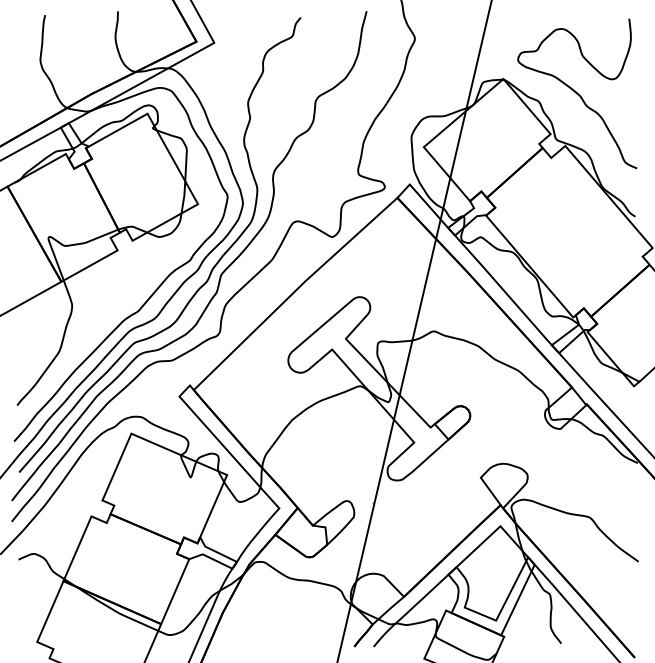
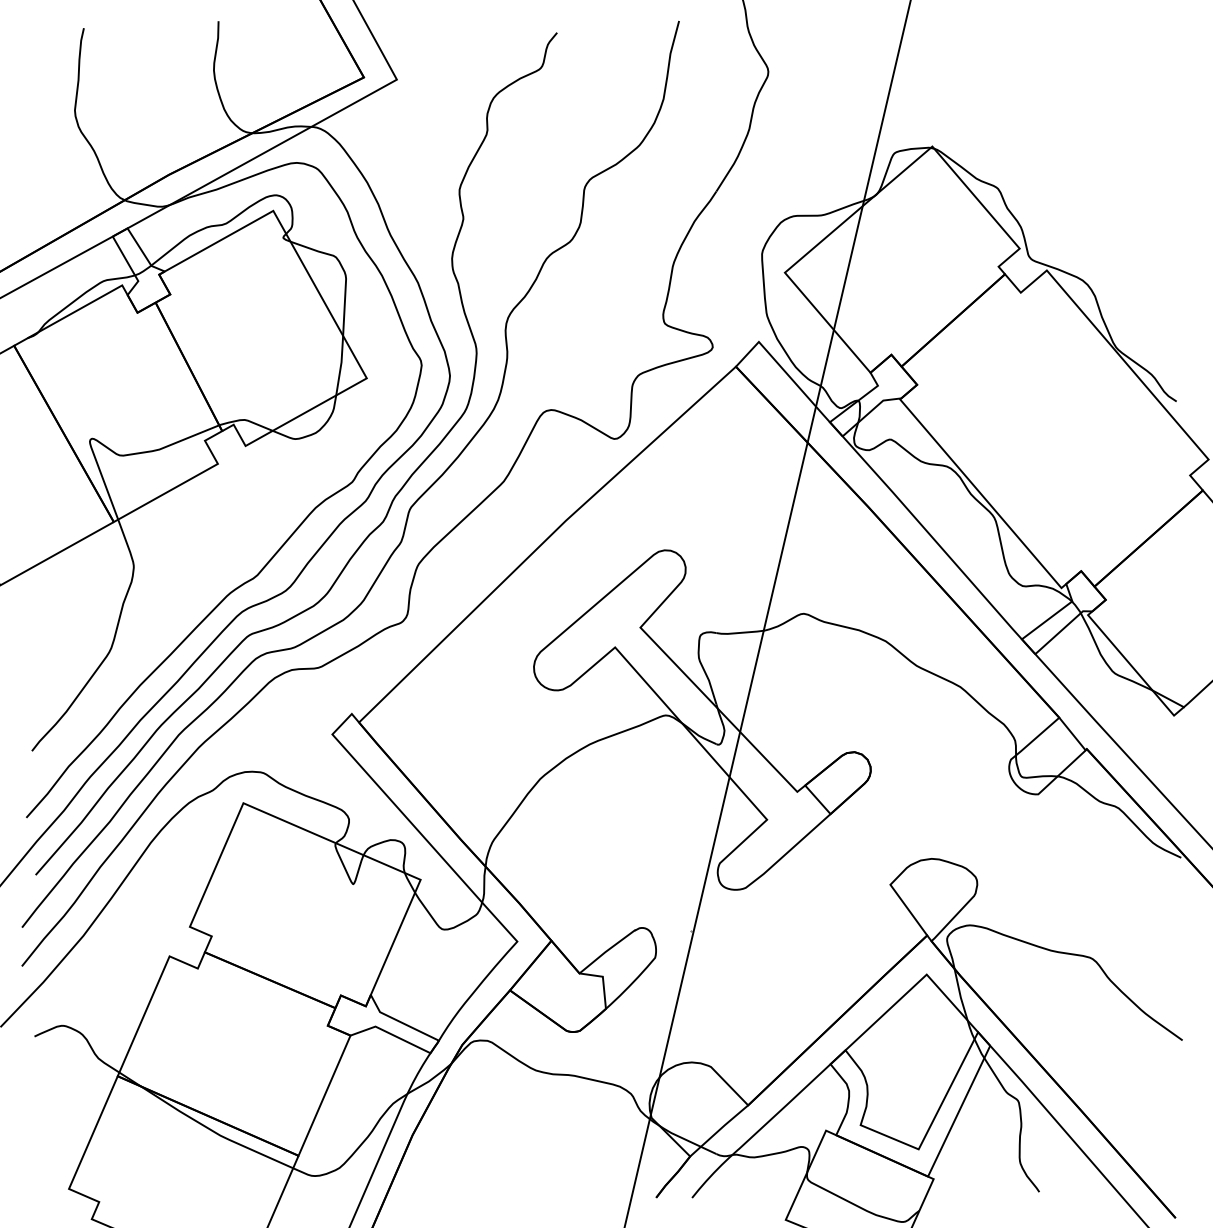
curve: (577, 93) -> (1069, 173), removed

